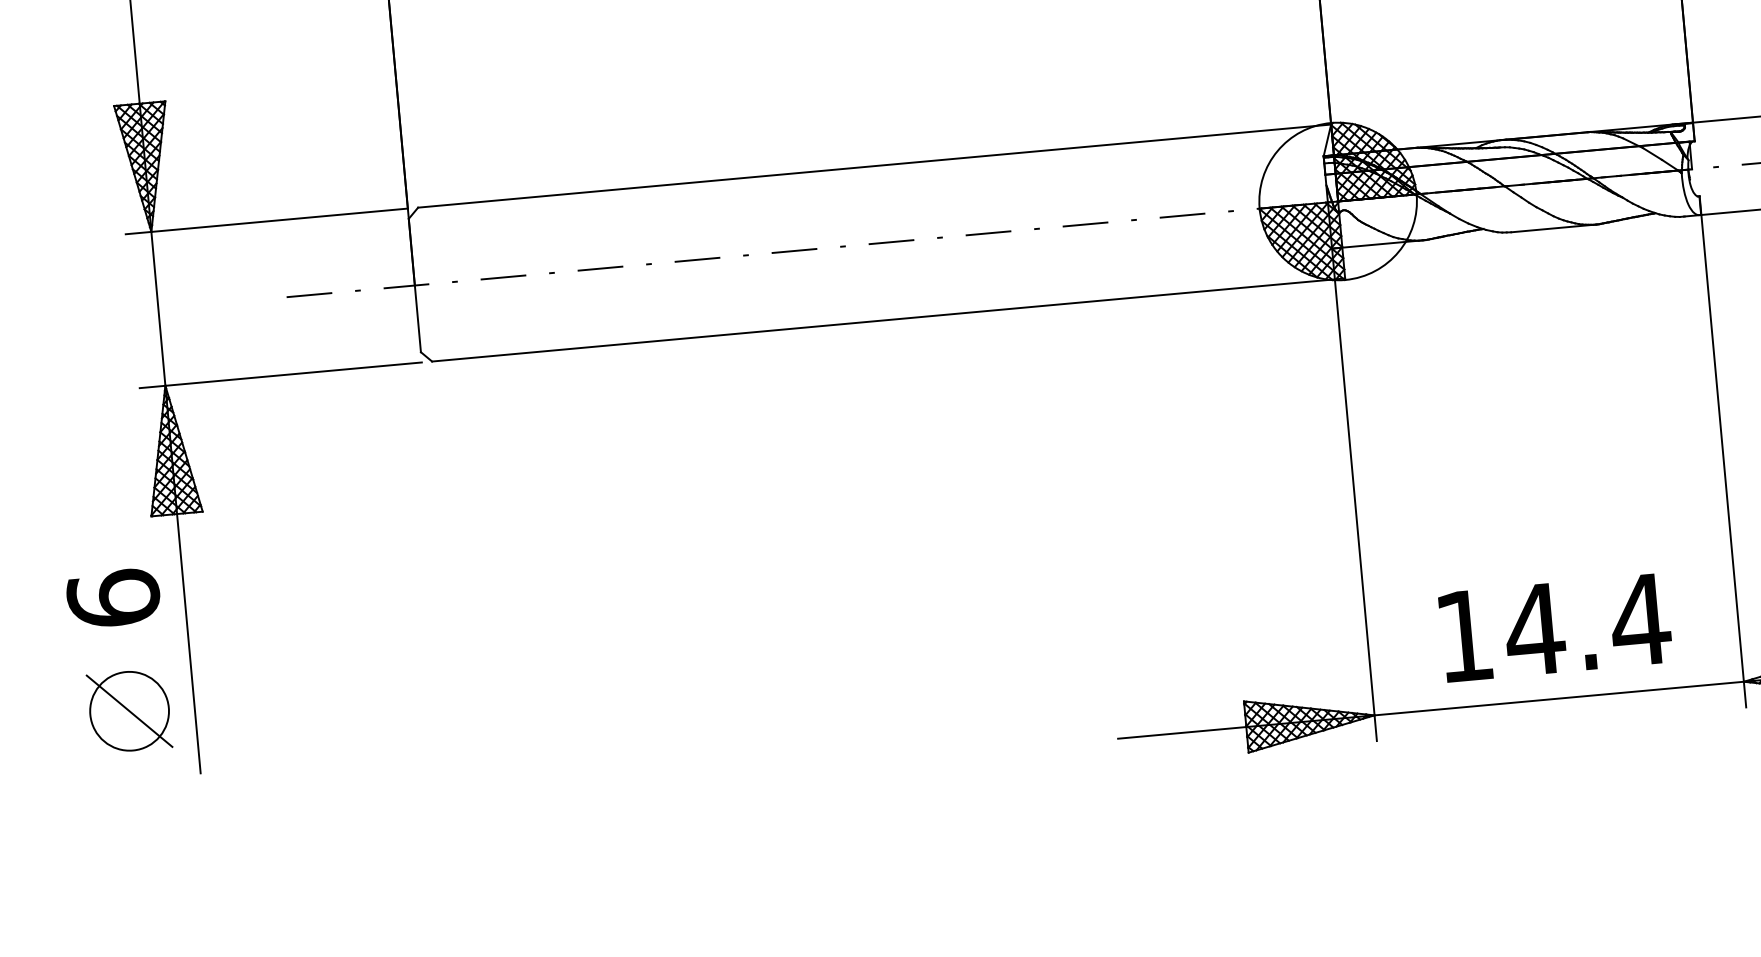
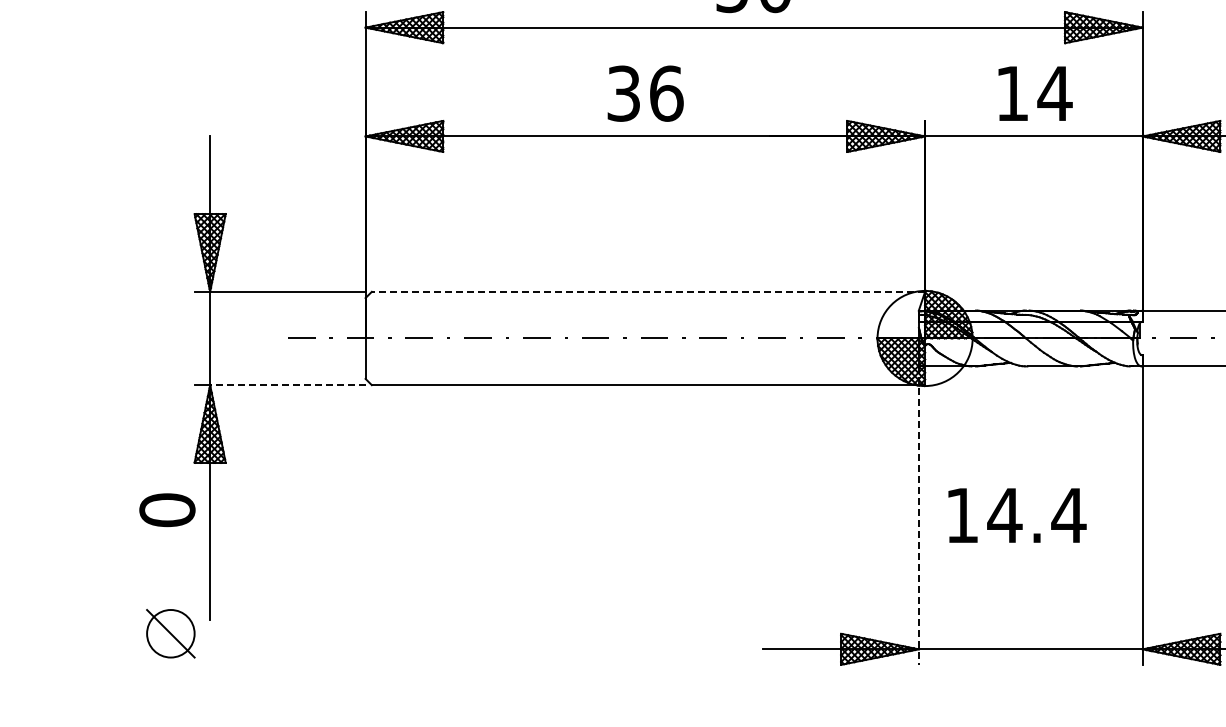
line: (874, 165) -> (648, 291), solid -> dashed
line: (293, 374) -> (287, 385), solid -> dashed
line: (1353, 496) -> (918, 516), solid -> dashed
text: (113, 599) -> (167, 510), 6 -> 0
text: (1555, 627) -> (1017, 515), moved
part: (128, 710) -> (170, 633), moved

